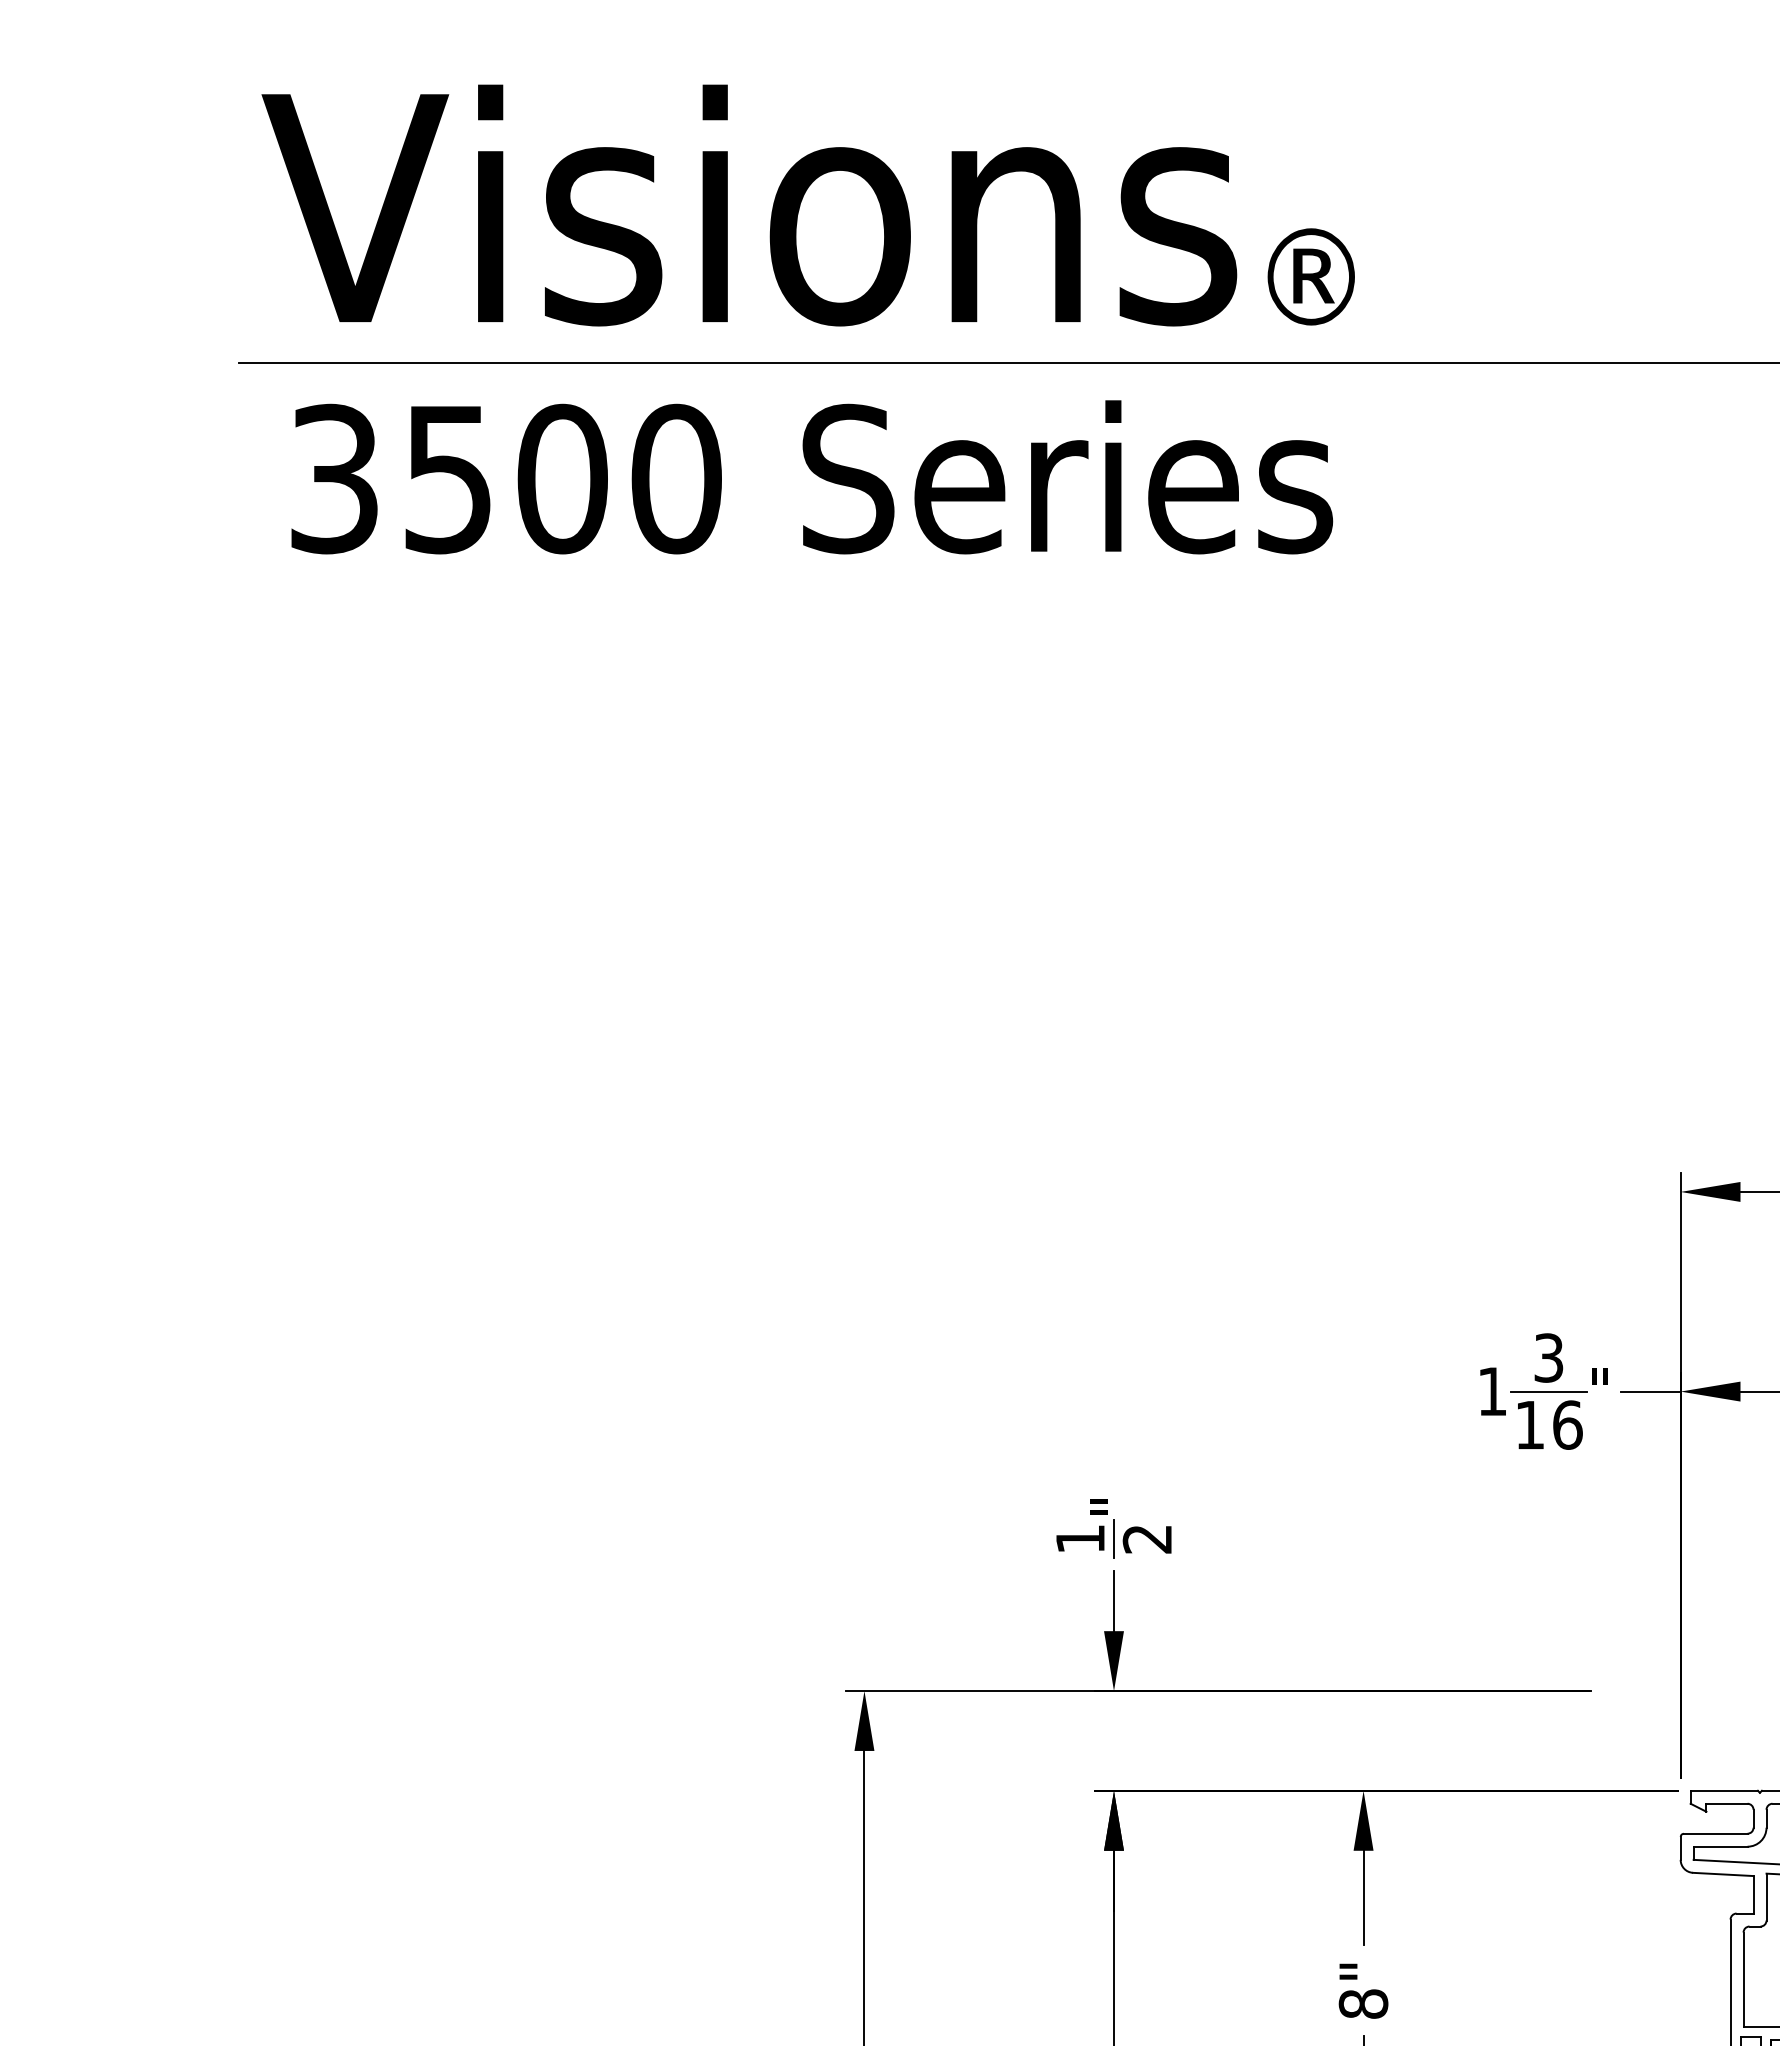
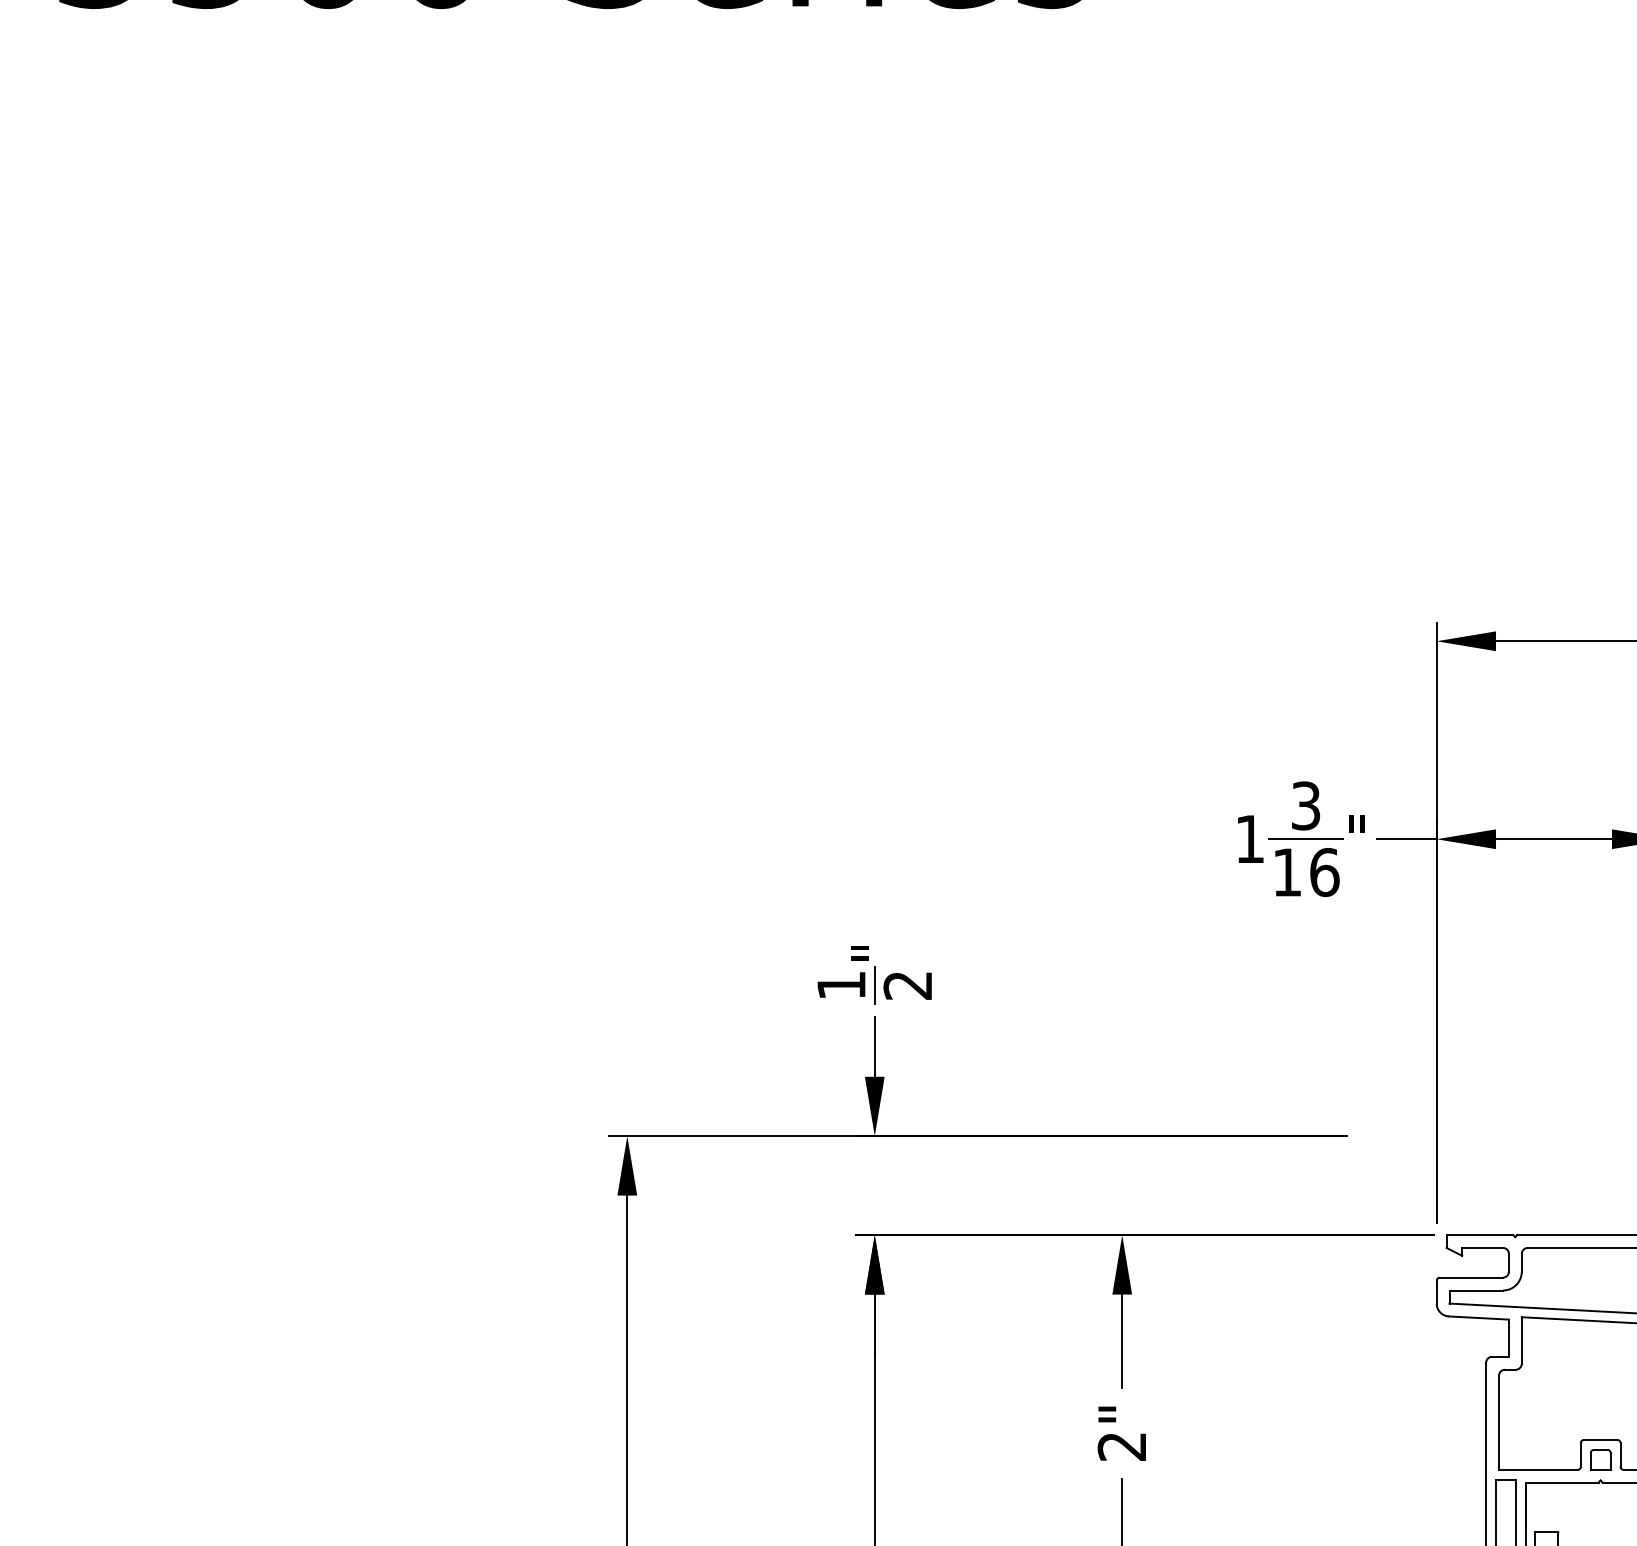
text: (1363, 2003) -> (1122, 1445), 8" -> 2"

